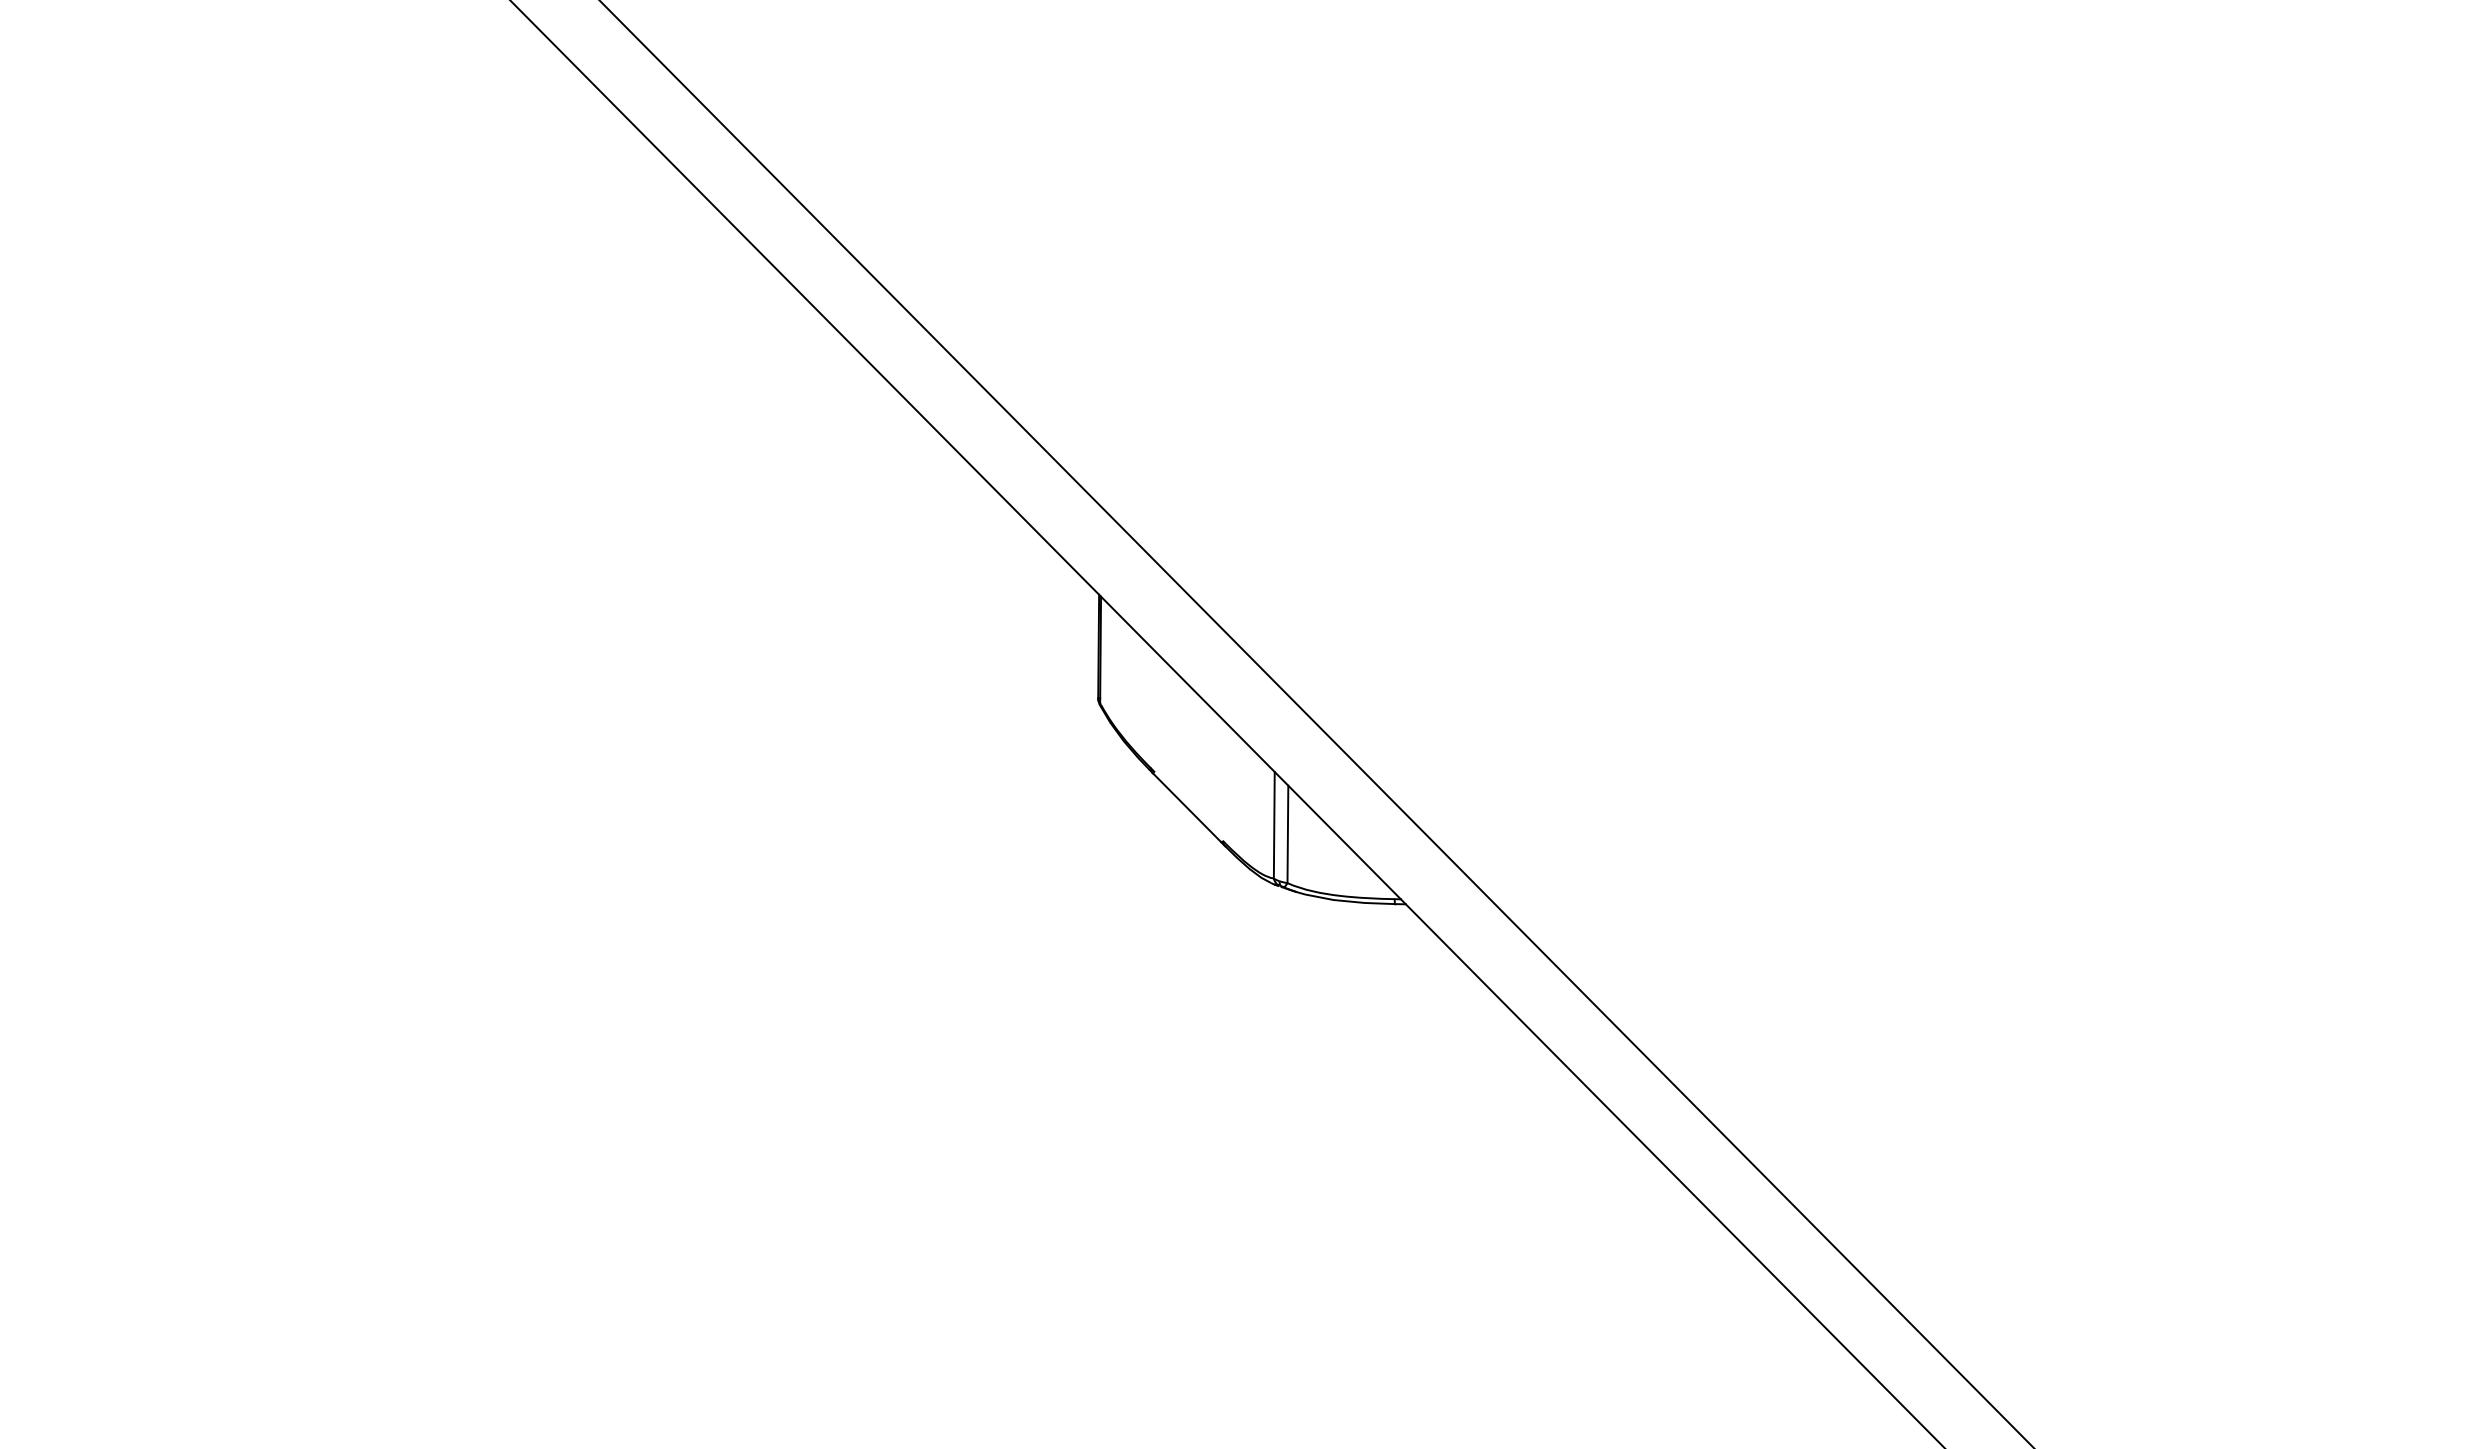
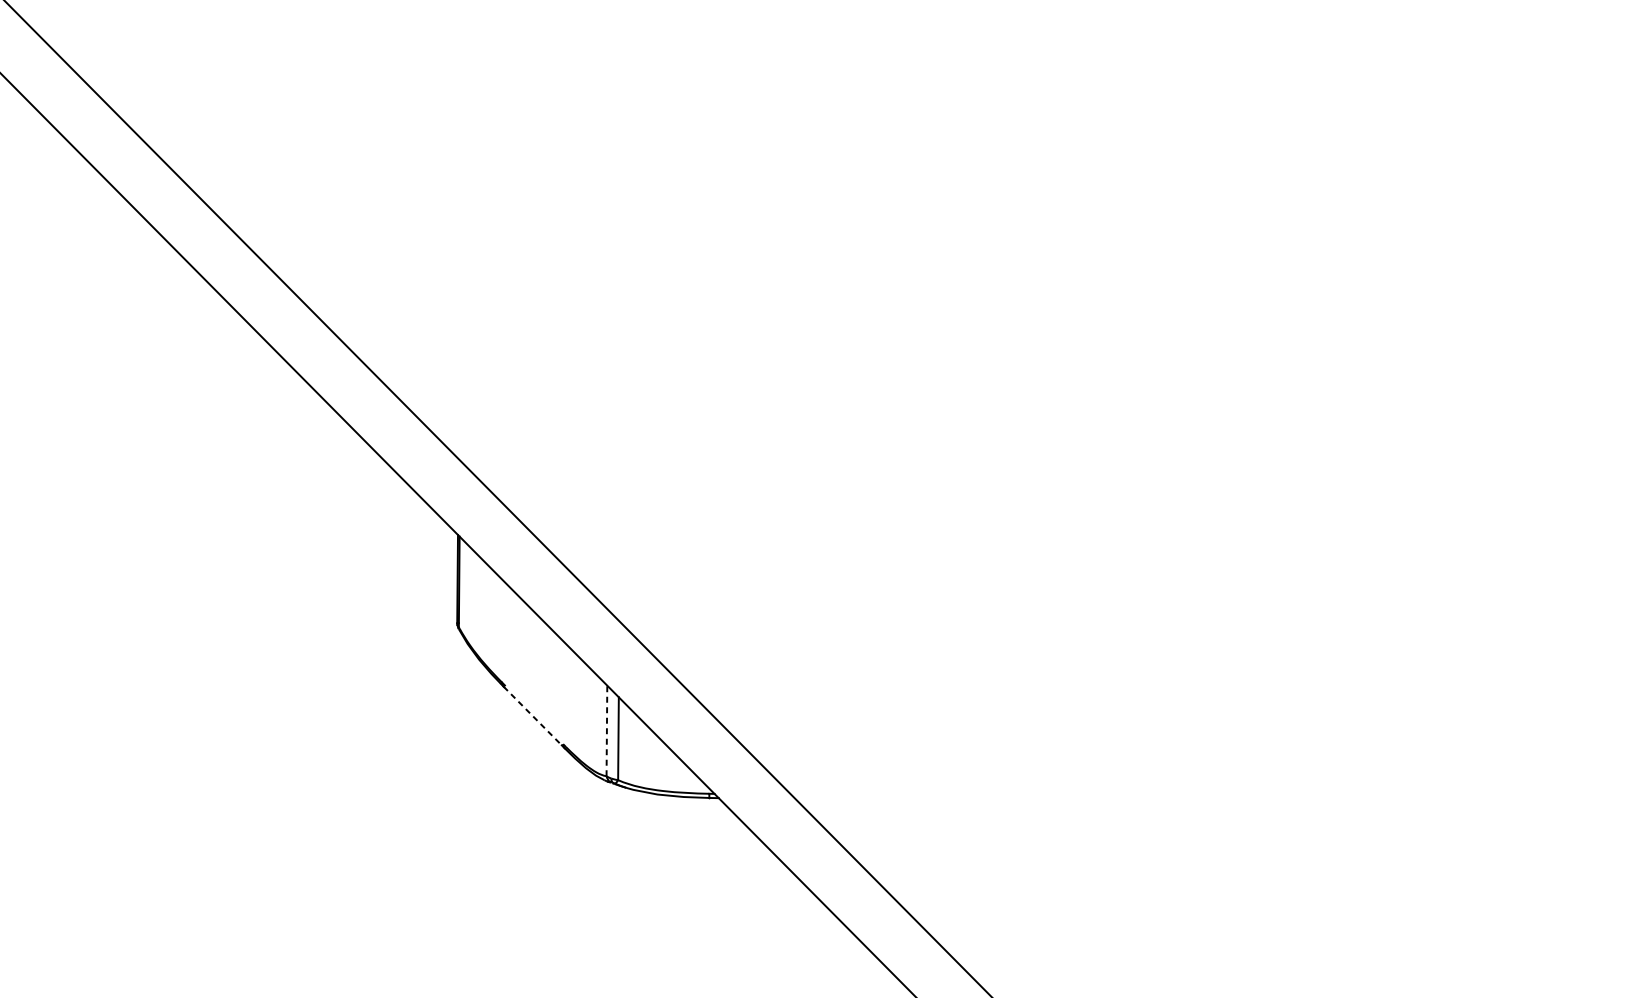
line: (1187, 807) -> (533, 715), solid -> dashed
line: (1274, 824) -> (607, 730), solid -> dashed

